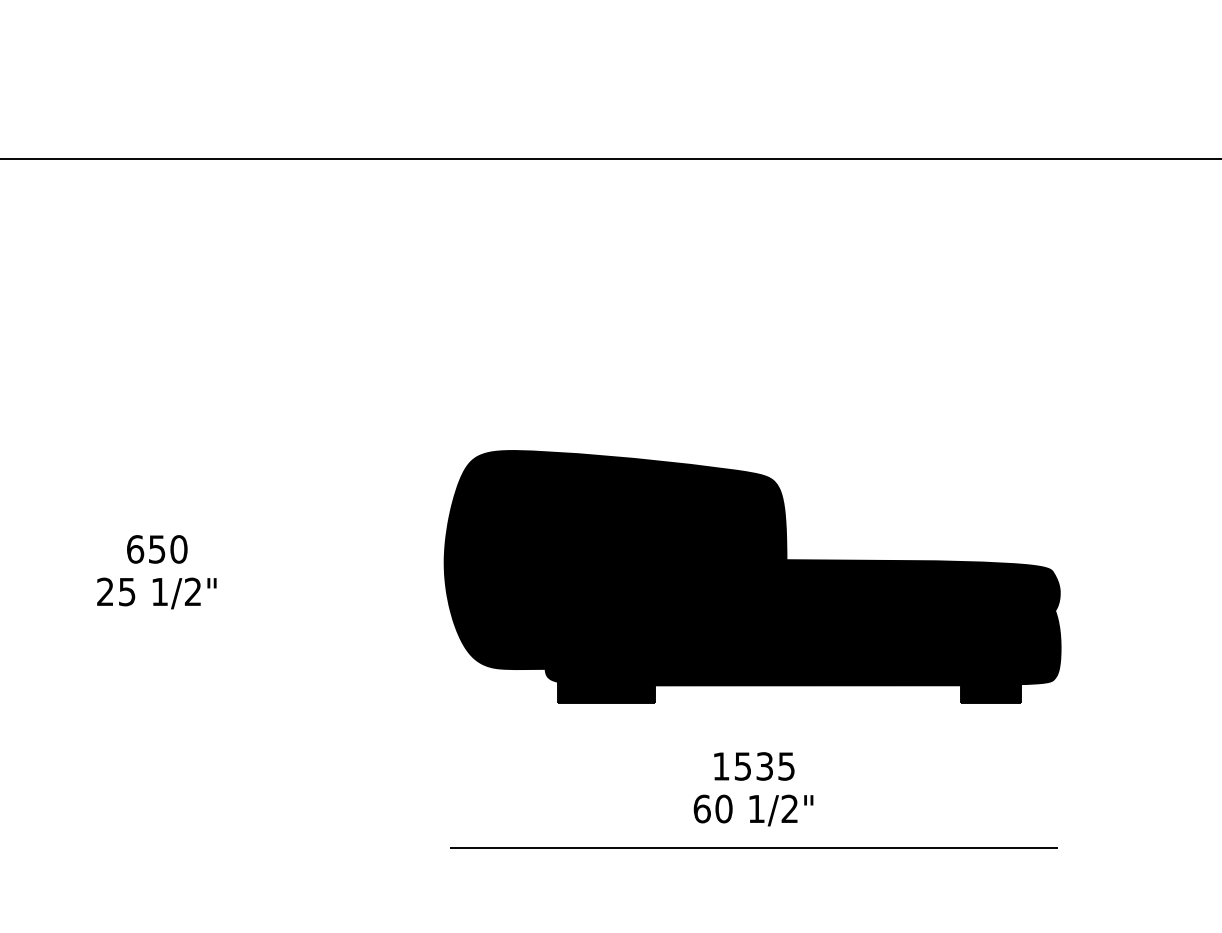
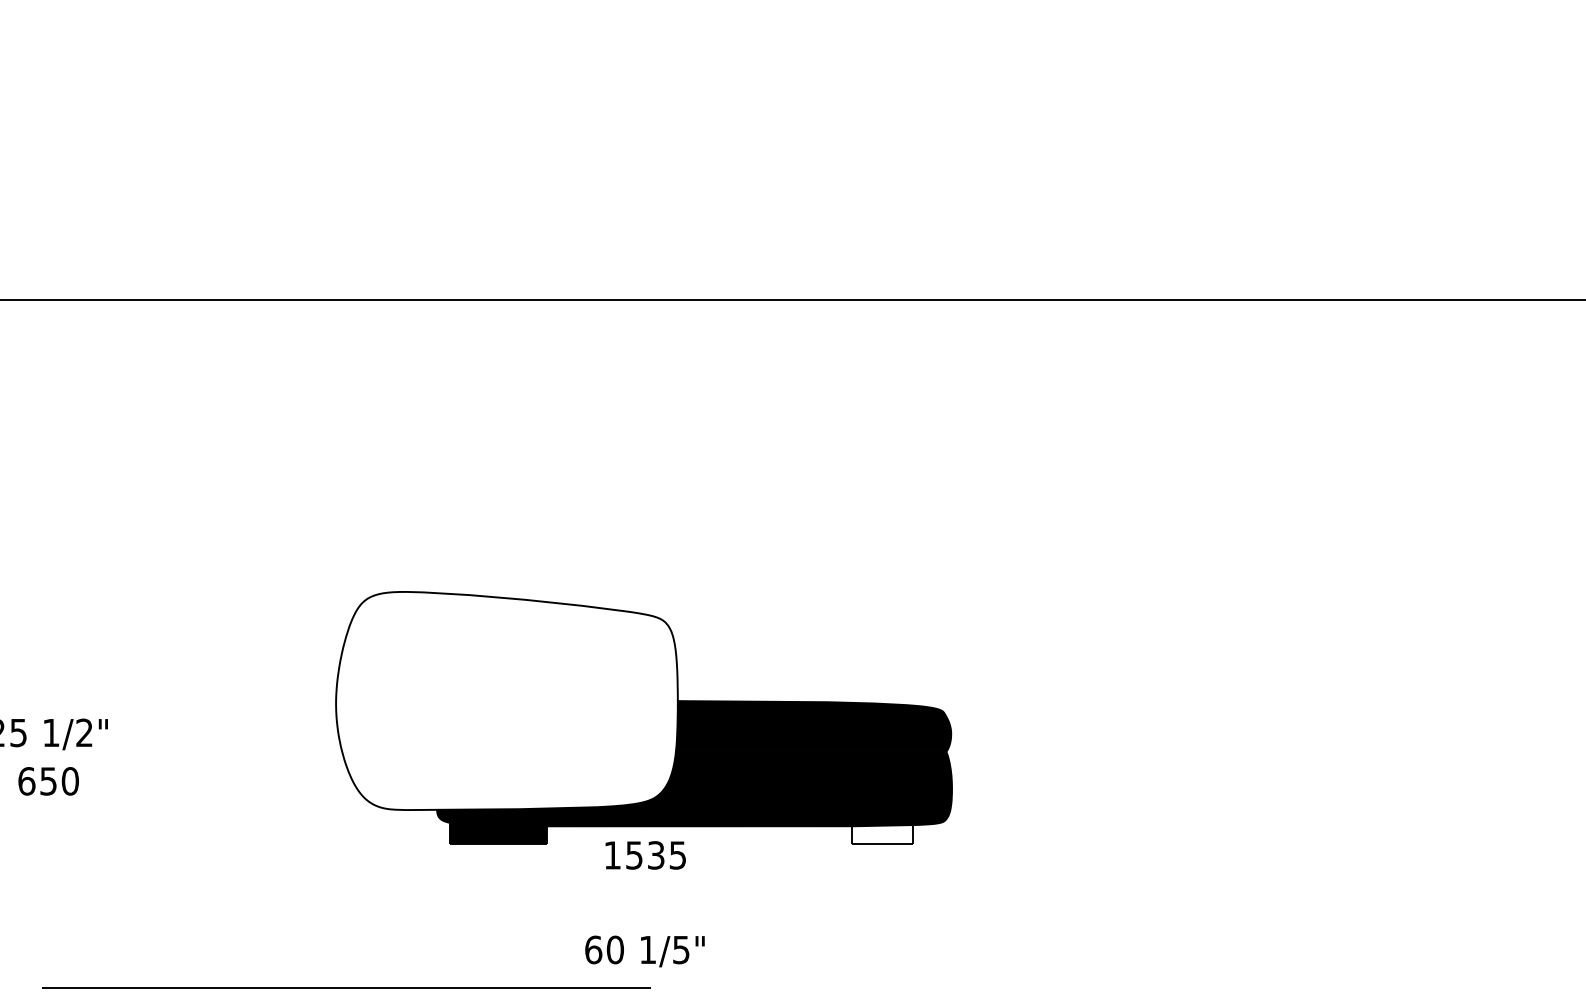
text: (157, 549) -> (48, 781), moved
fill: (615, 559) -> (506, 700), removed
fill: (991, 693) -> (882, 834), removed
text: (754, 766) -> (645, 855), moved
text: (790, 808) -> (681, 949), 1/2" -> 1/5"
line: (754, 846) -> (346, 987), moved

